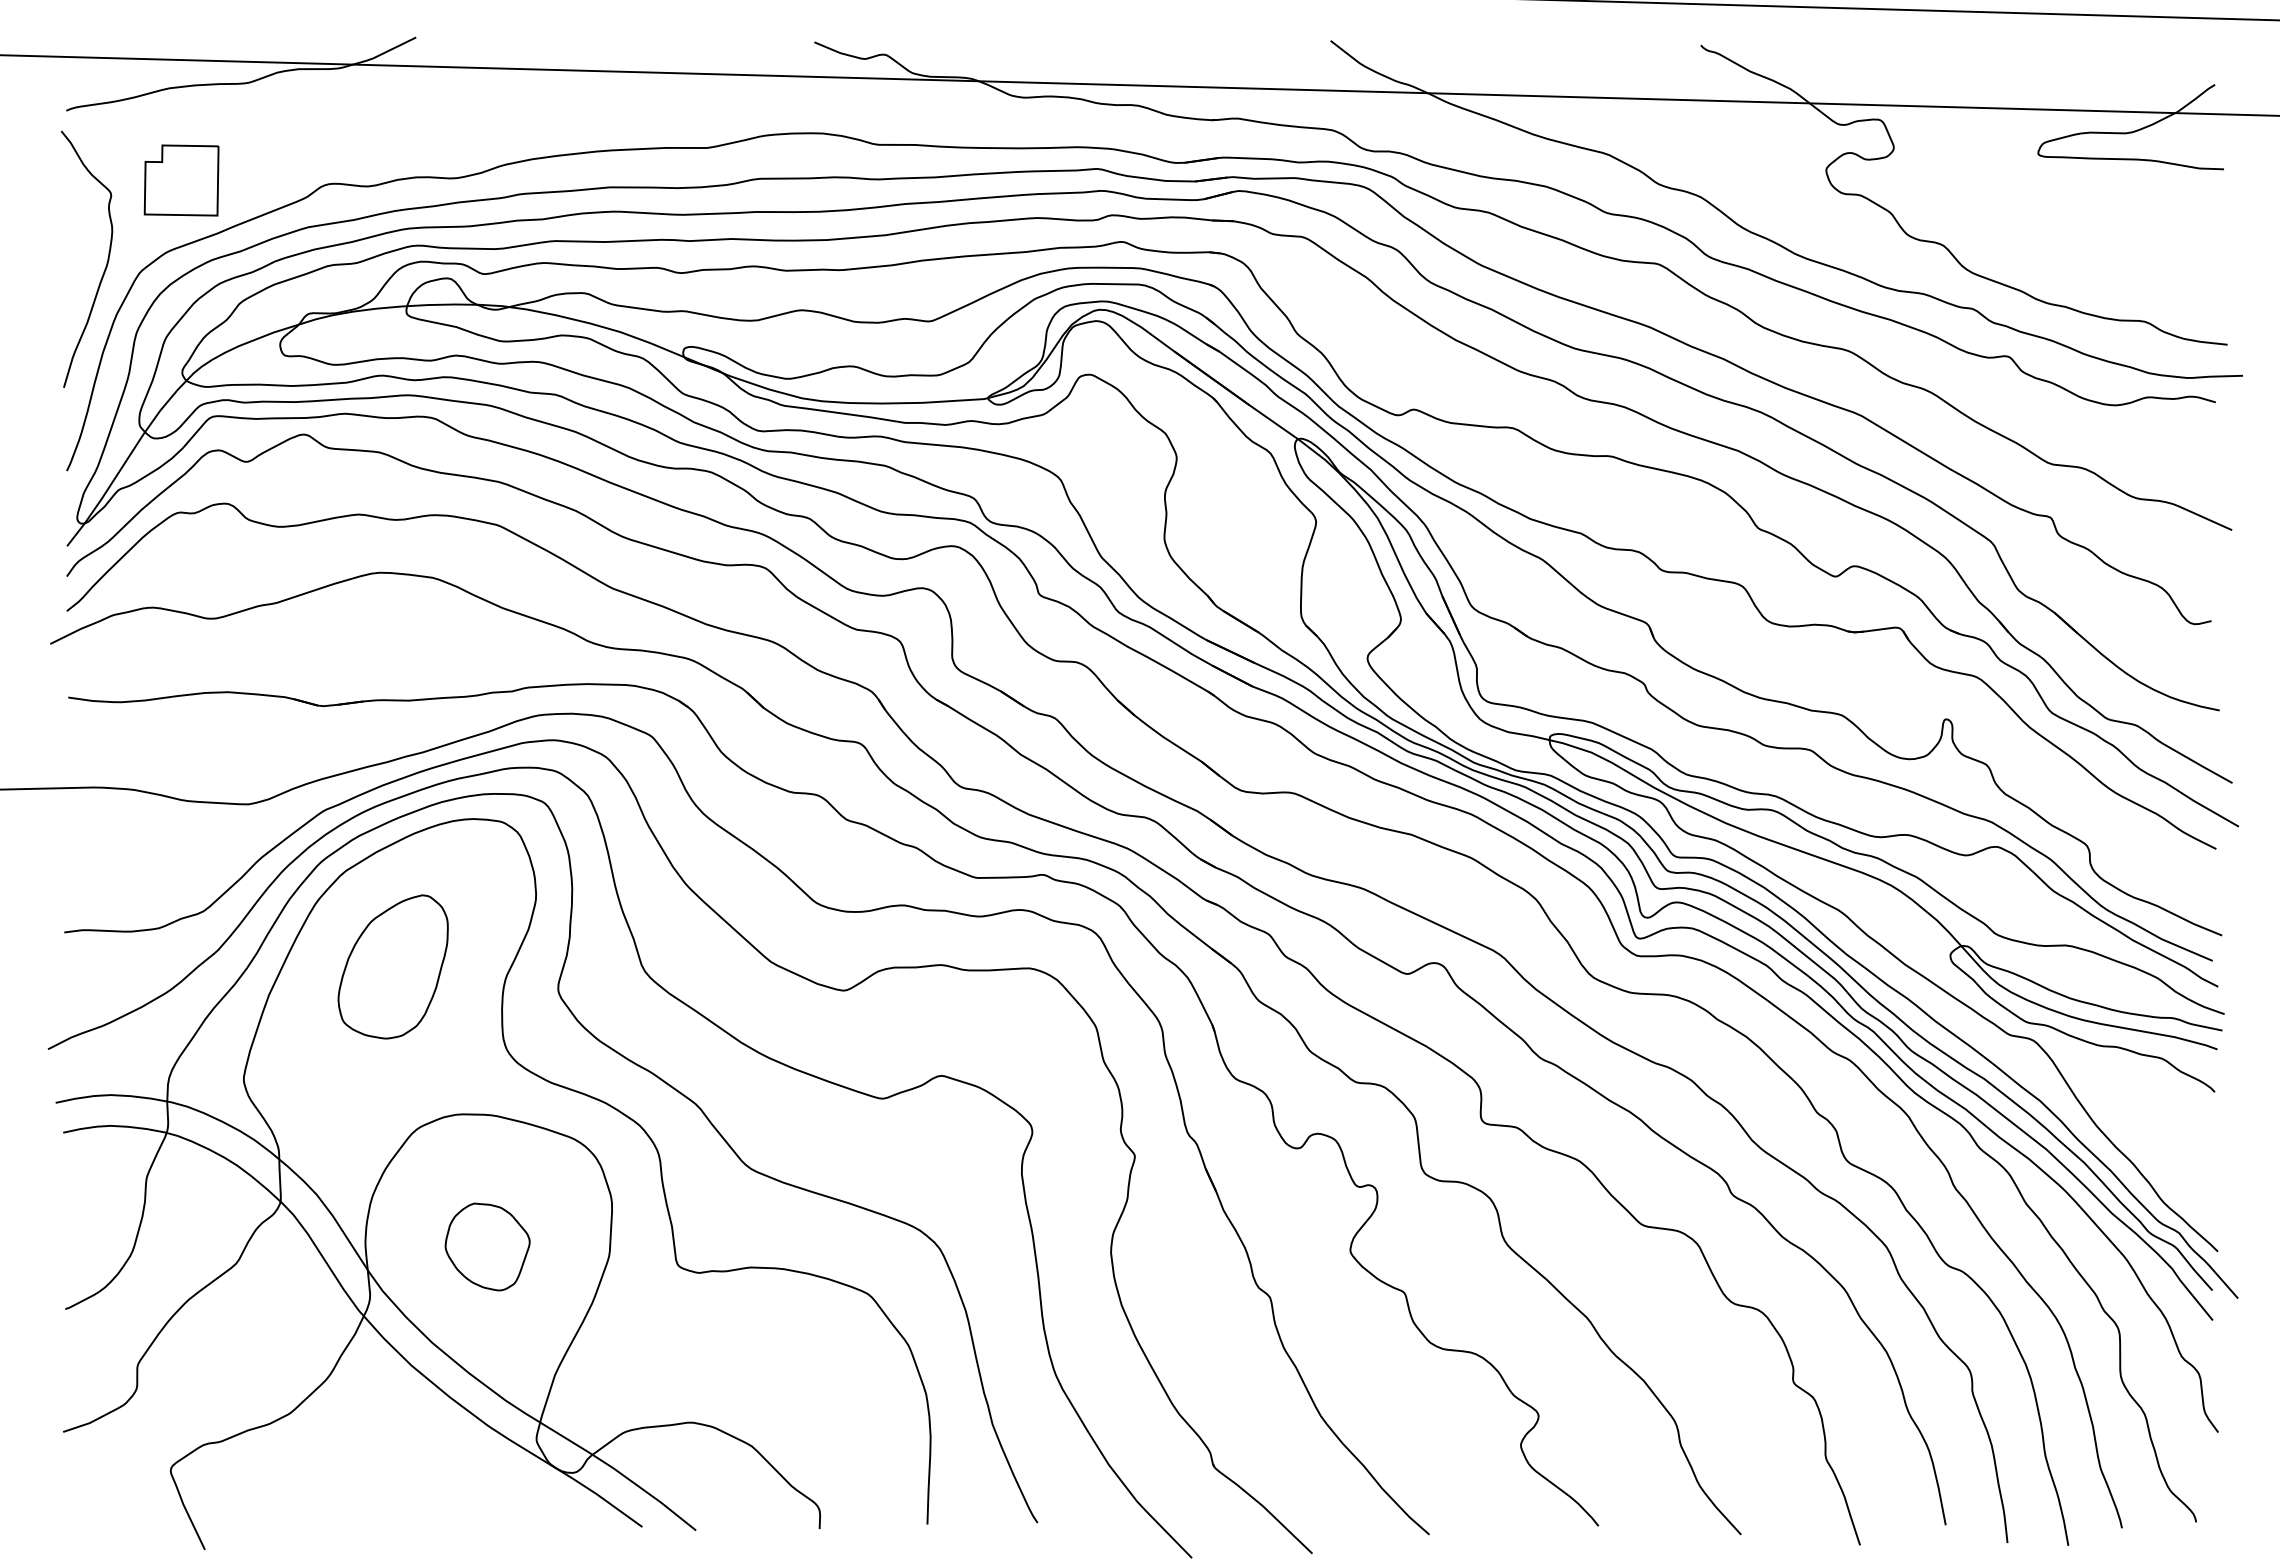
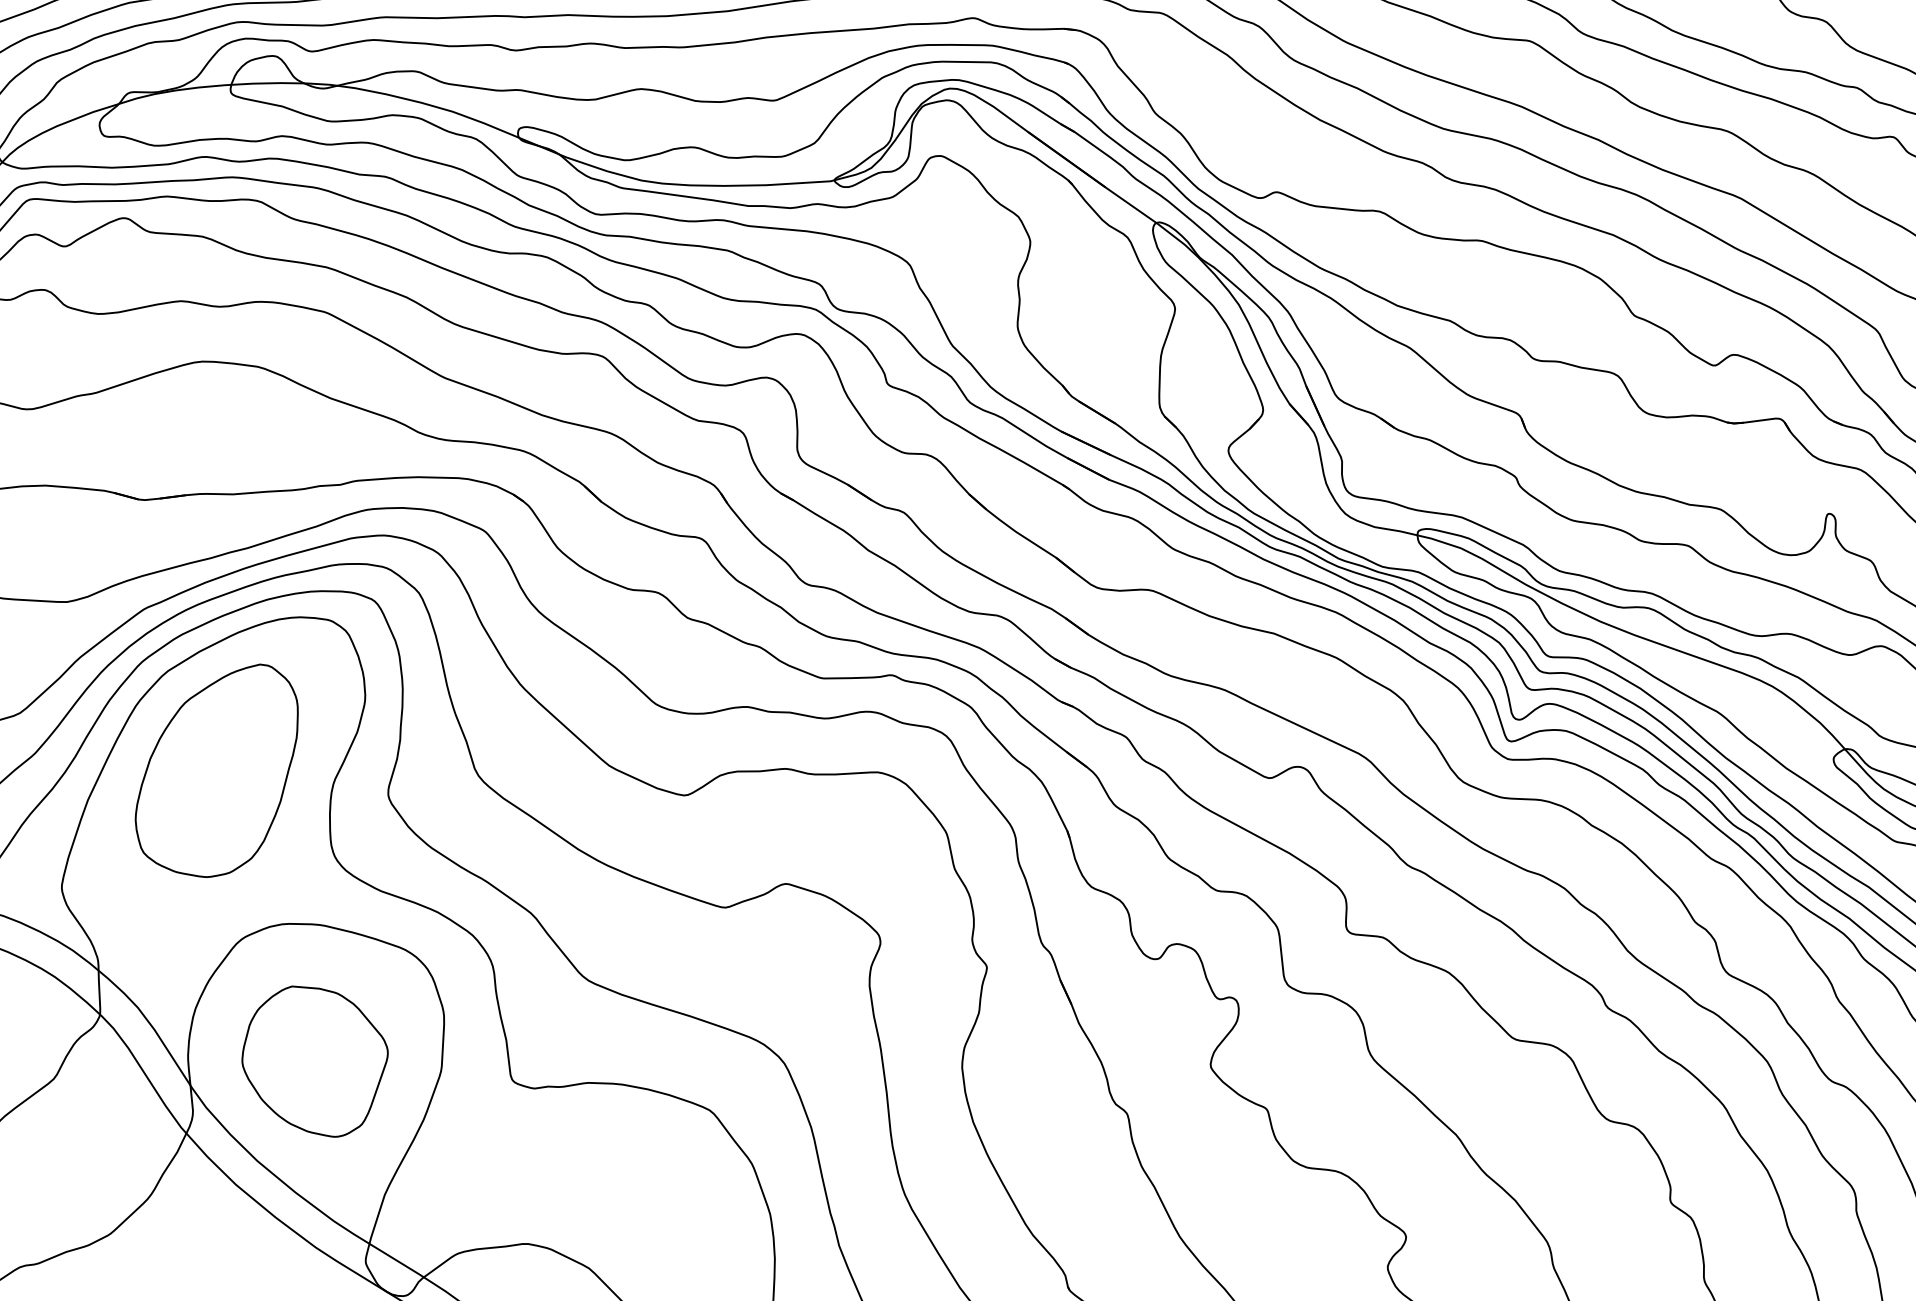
part: (393, 966) -> (217, 770), size x1.43
part: (487, 1246) -> (314, 1061), size x1.67

